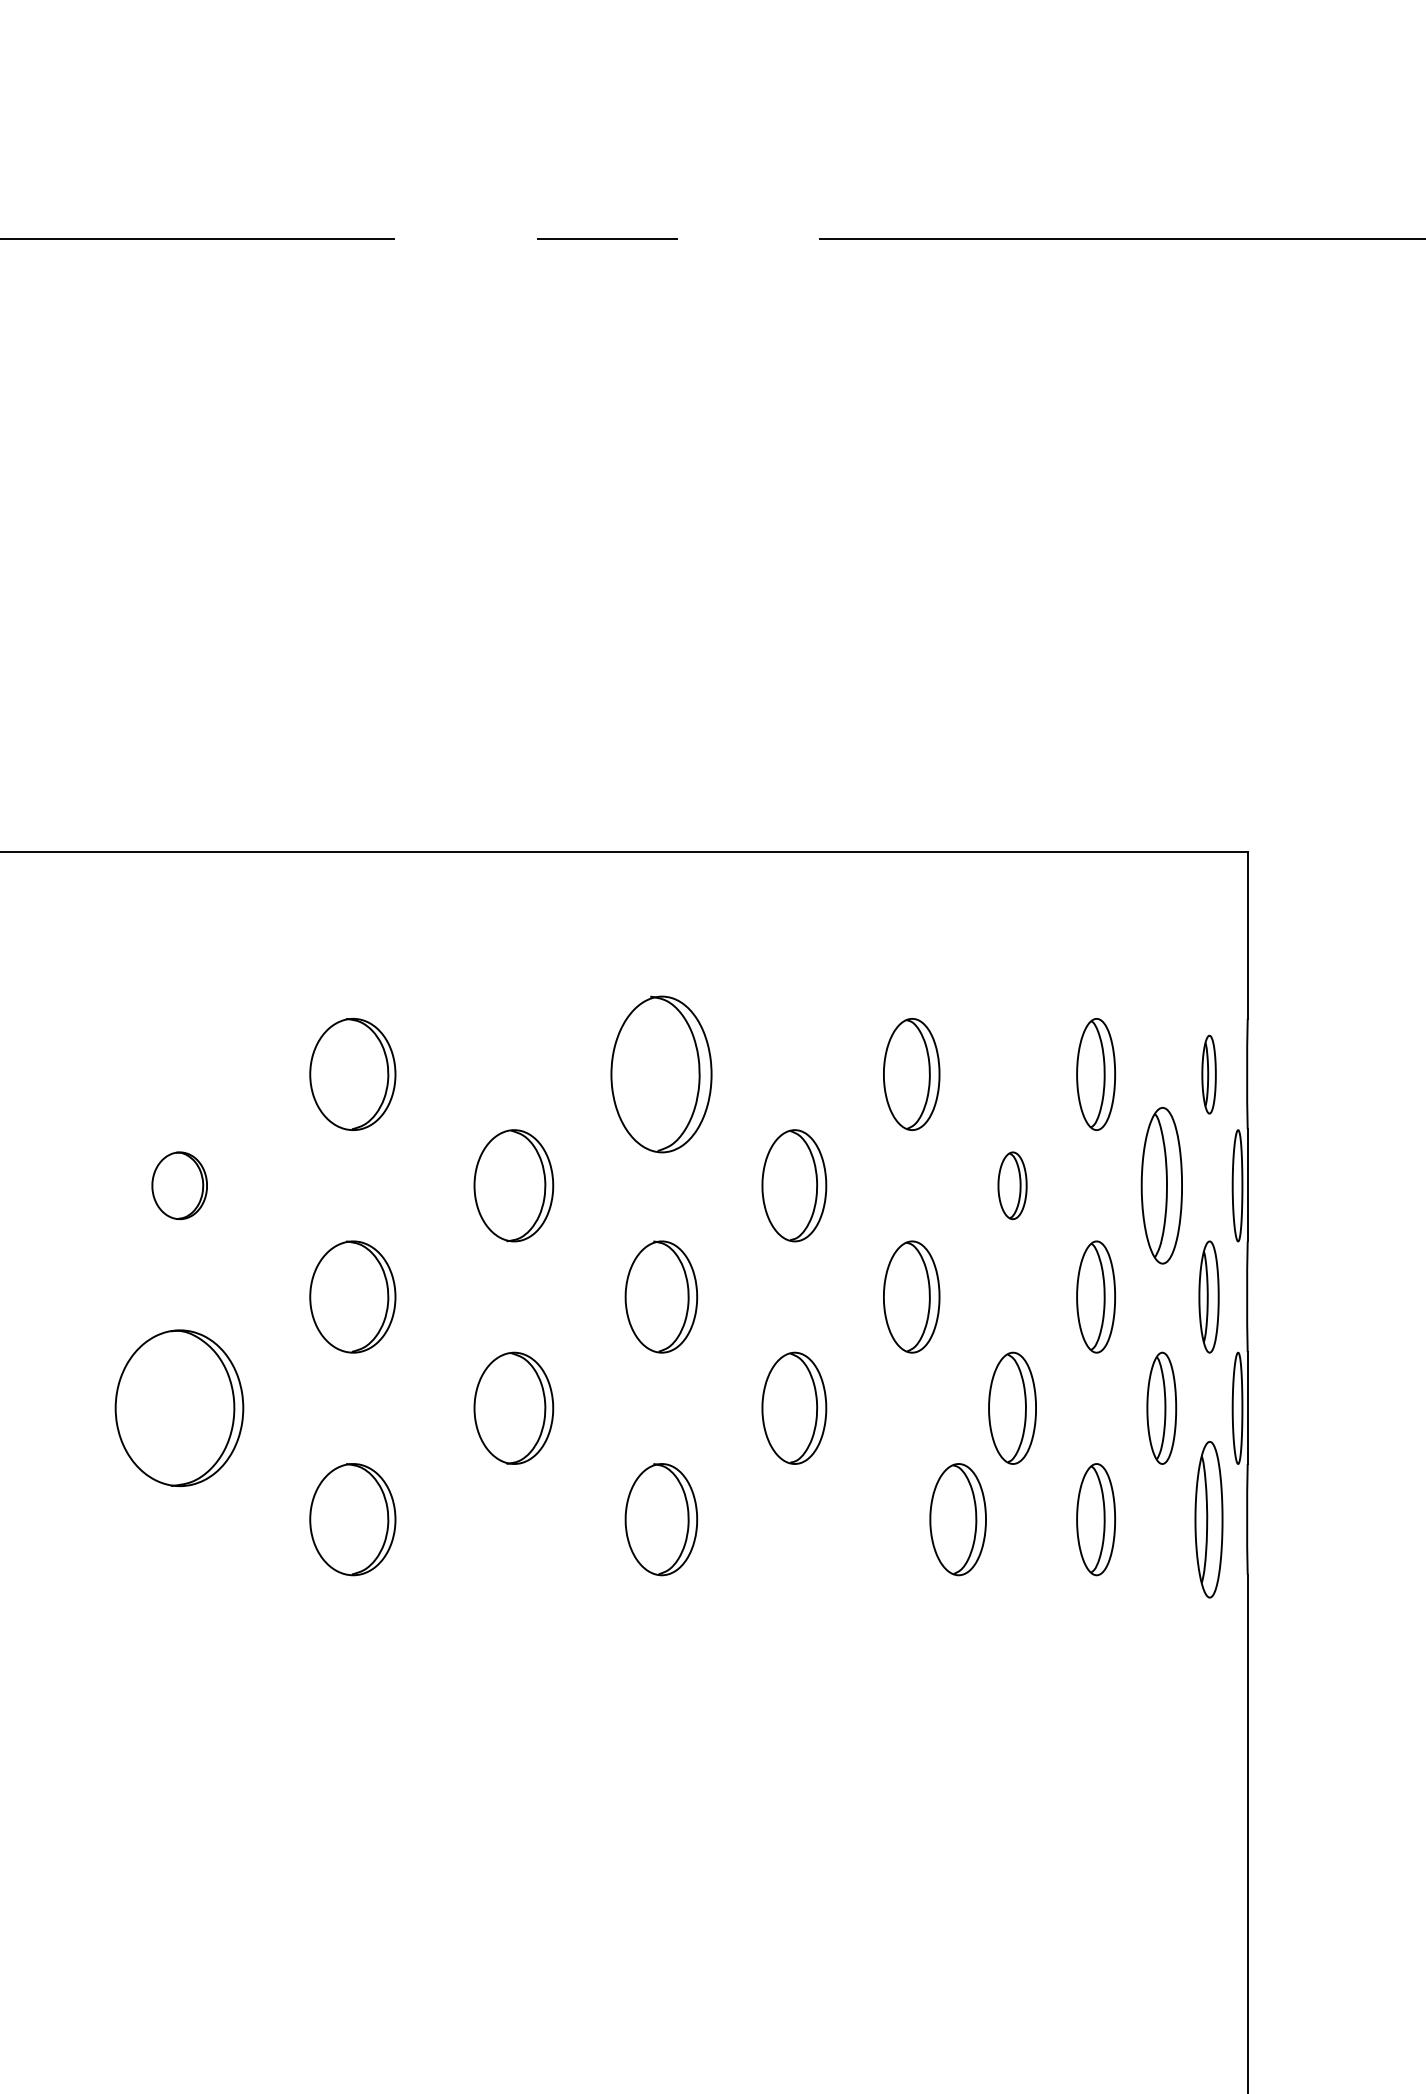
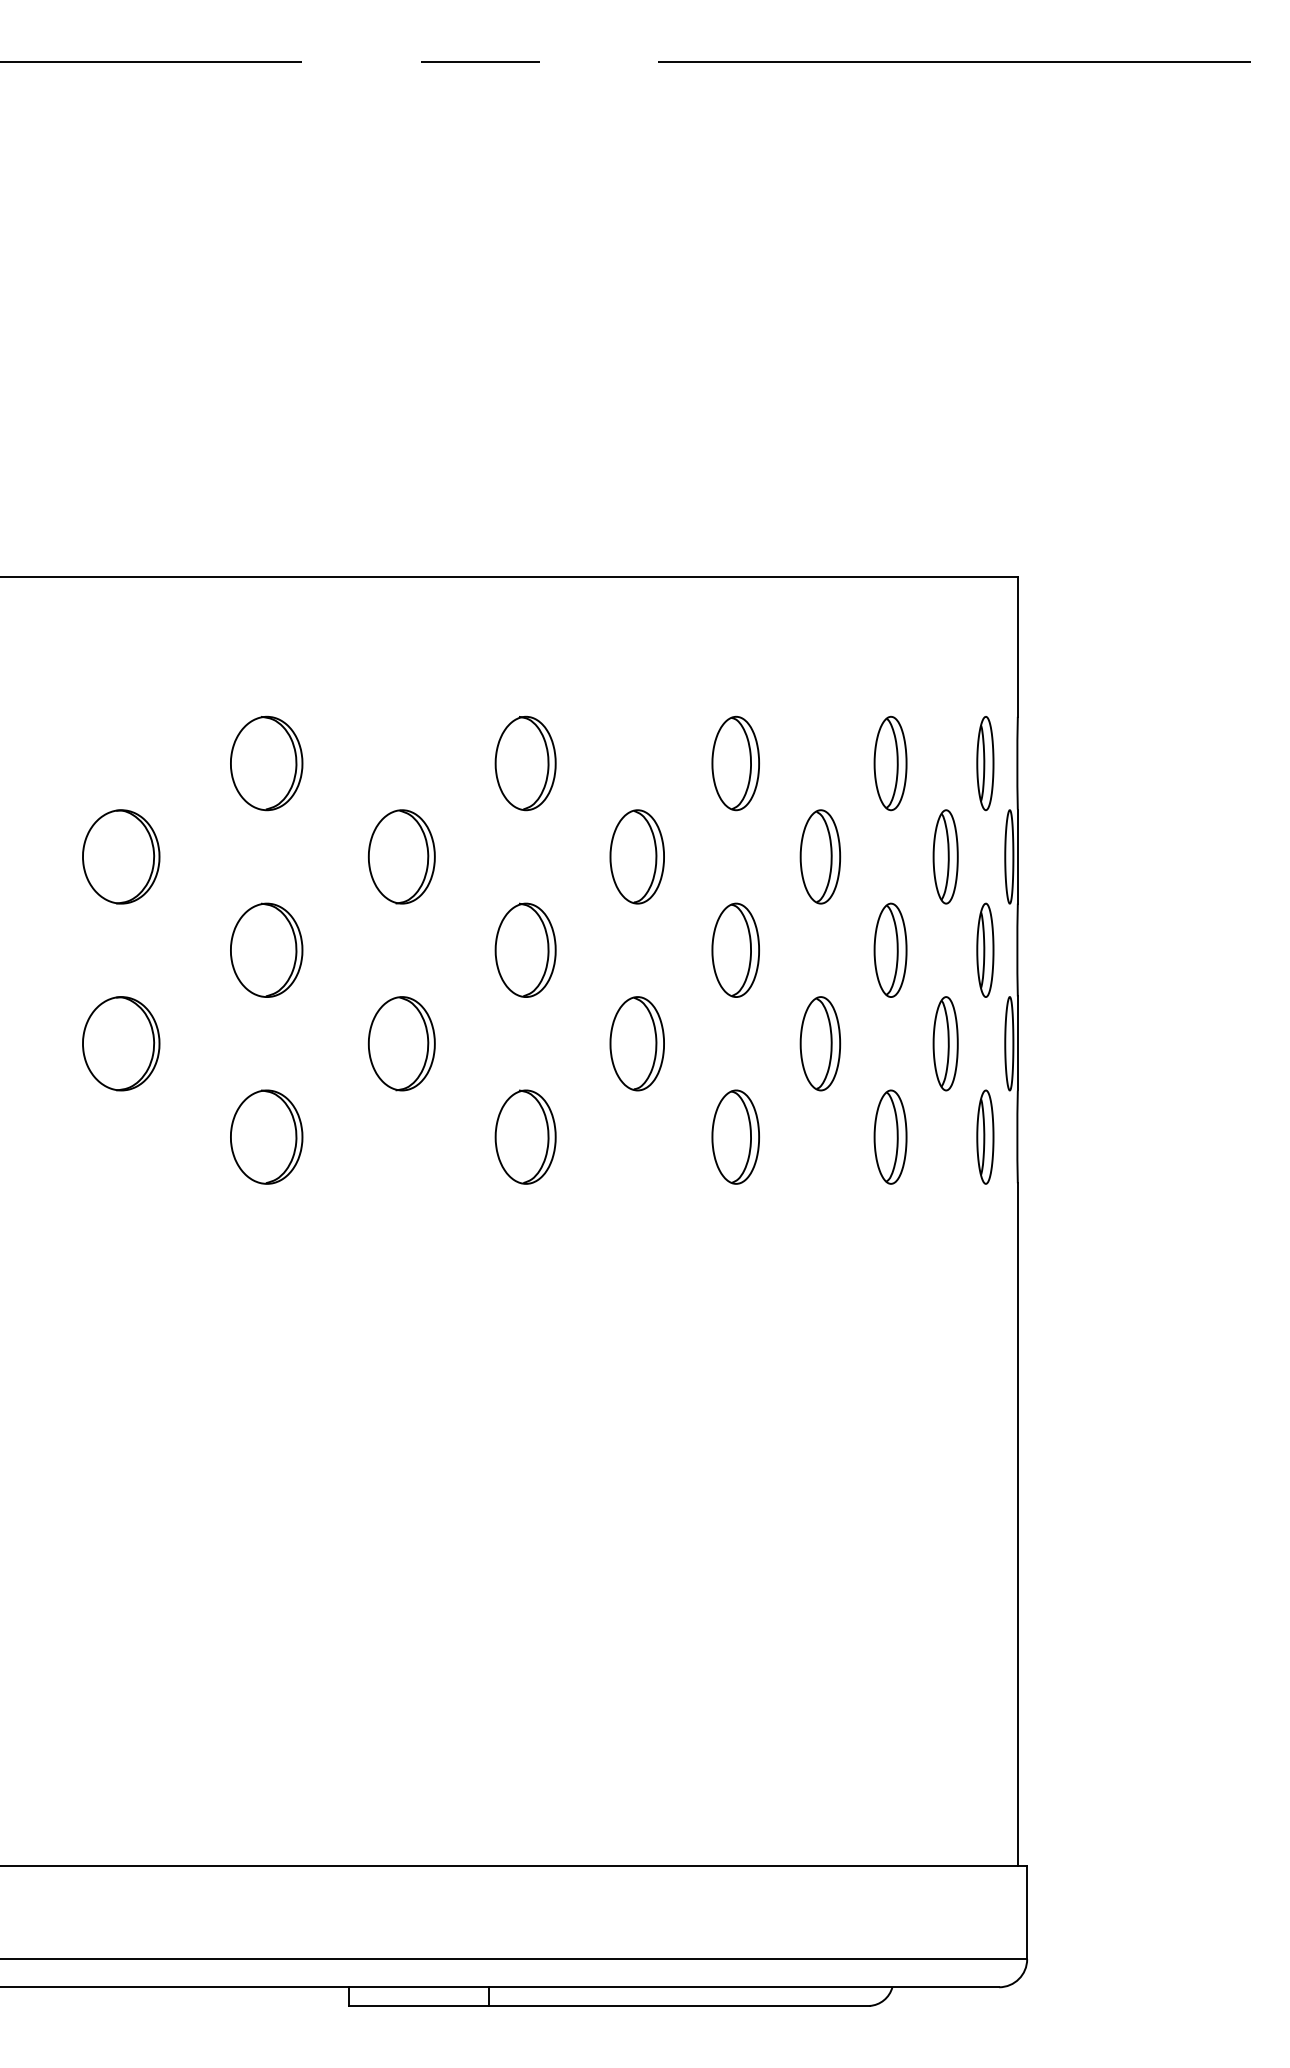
part: (661, 1074) -> (525, 763), size x0.71
part: (1209, 1074) -> (985, 763), size x1.43
part: (179, 1185) -> (121, 856), size x1.67
part: (1012, 1185) -> (820, 856), size x1.67
part: (1161, 1185) -> (945, 856), size x0.71
part: (179, 1408) -> (121, 1043), size x0.71
part: (957, 1518) -> (735, 1136), moved
part: (1209, 1518) -> (985, 1136), size x0.71

